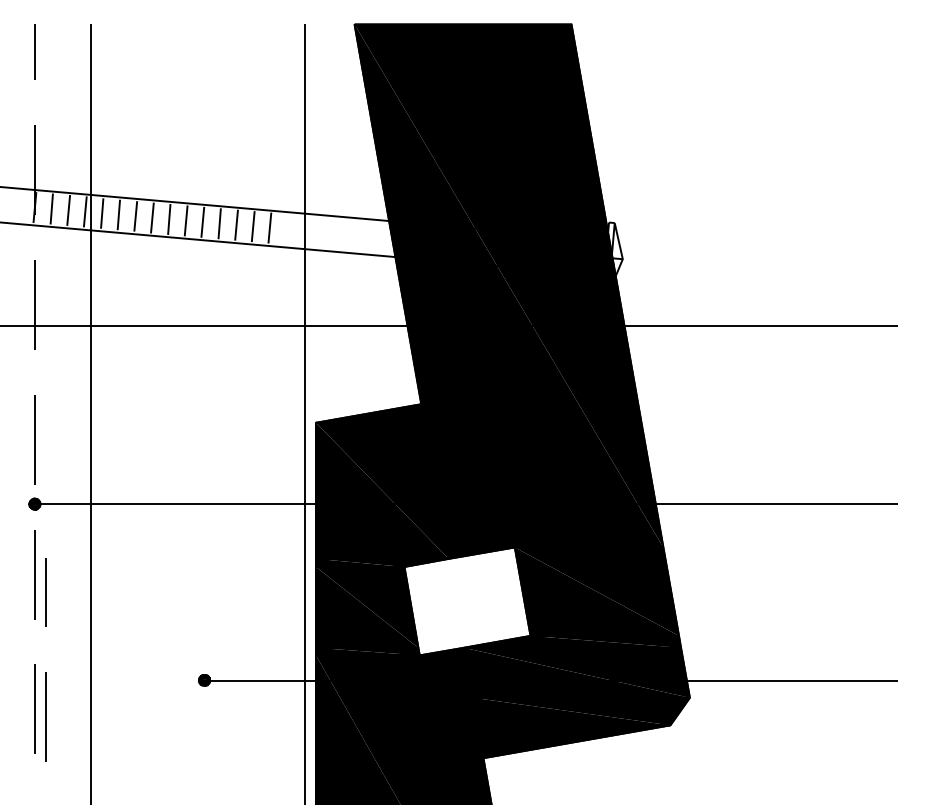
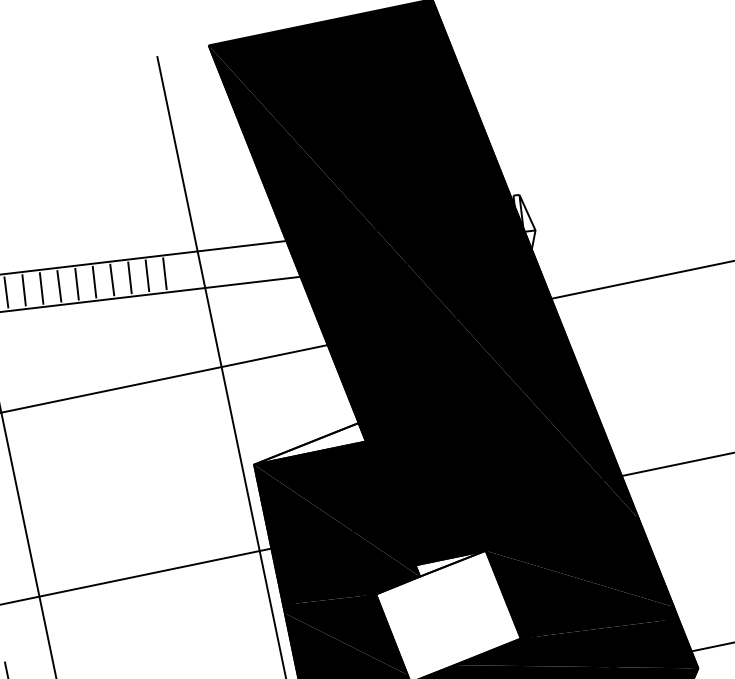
fill: (370, 413) -> (308, 443), removed
fill: (480, 552) -> (451, 563), removed

